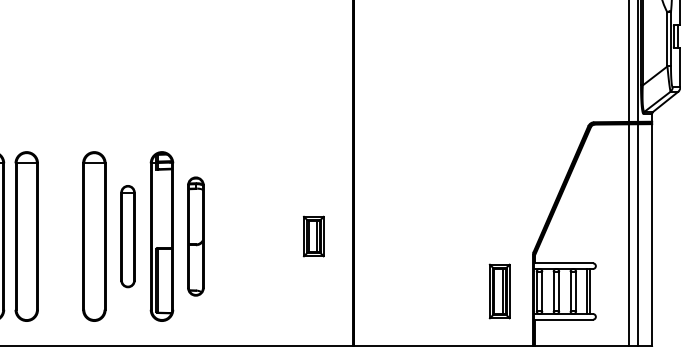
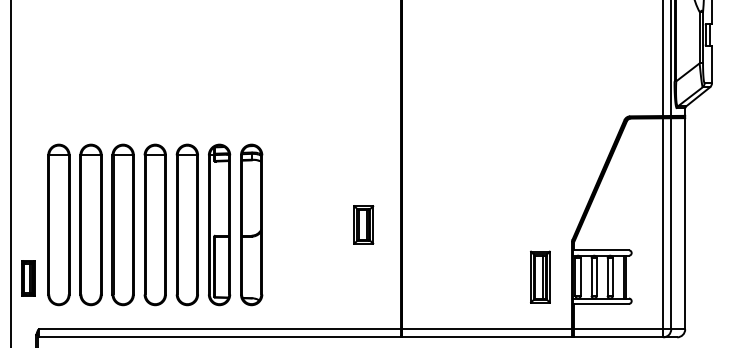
part: (59, 236) -> (122, 224), added
part: (127, 236) -> (186, 224), size x1.67
part: (195, 236) -> (251, 224), size x1.43

